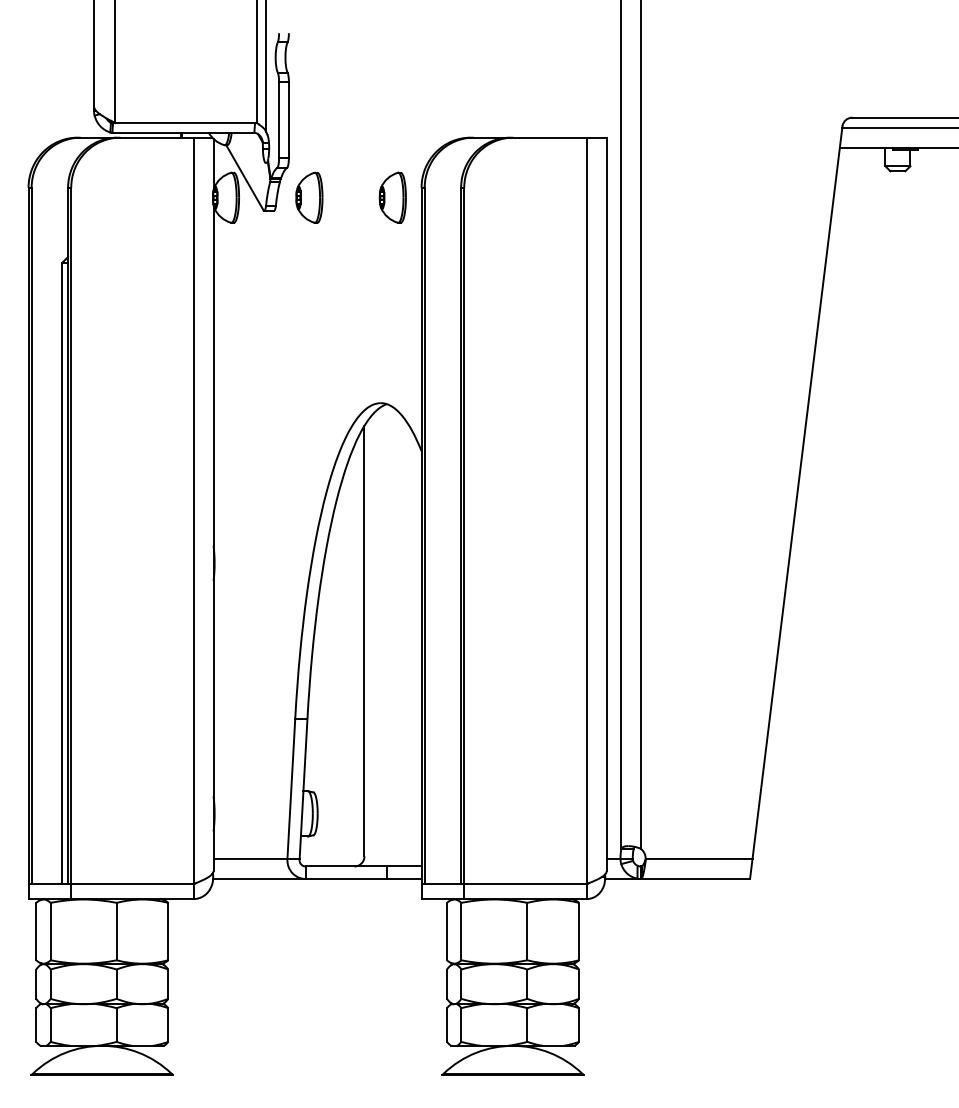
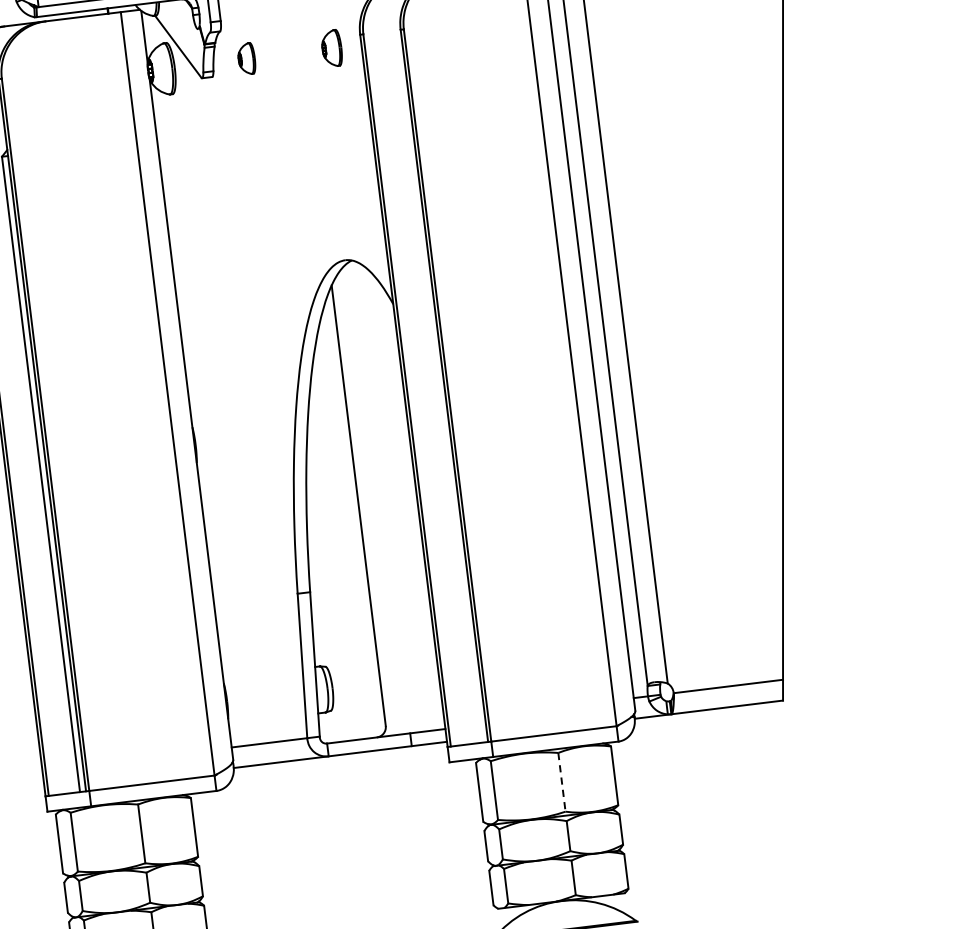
part: (309, 197) -> (246, 58), size x0.6
part: (392, 197) -> (331, 48), size x0.7
line: (527, 931) -> (561, 782), solid -> dashed

